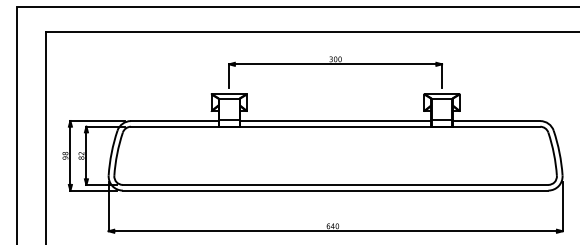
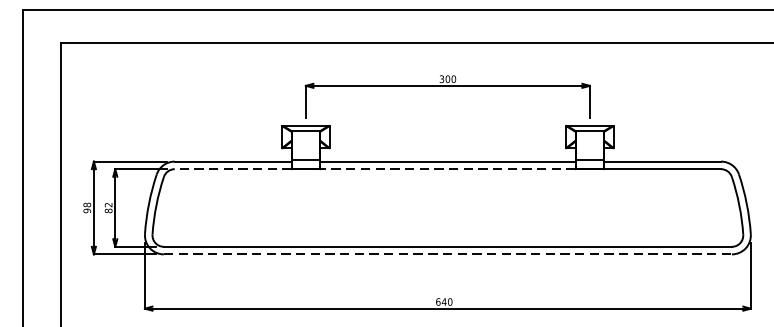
line: (174, 126) -> (232, 168), solid -> dashed
line: (335, 126) -> (447, 168), solid -> dashed
line: (335, 190) -> (447, 254), solid -> dashed

